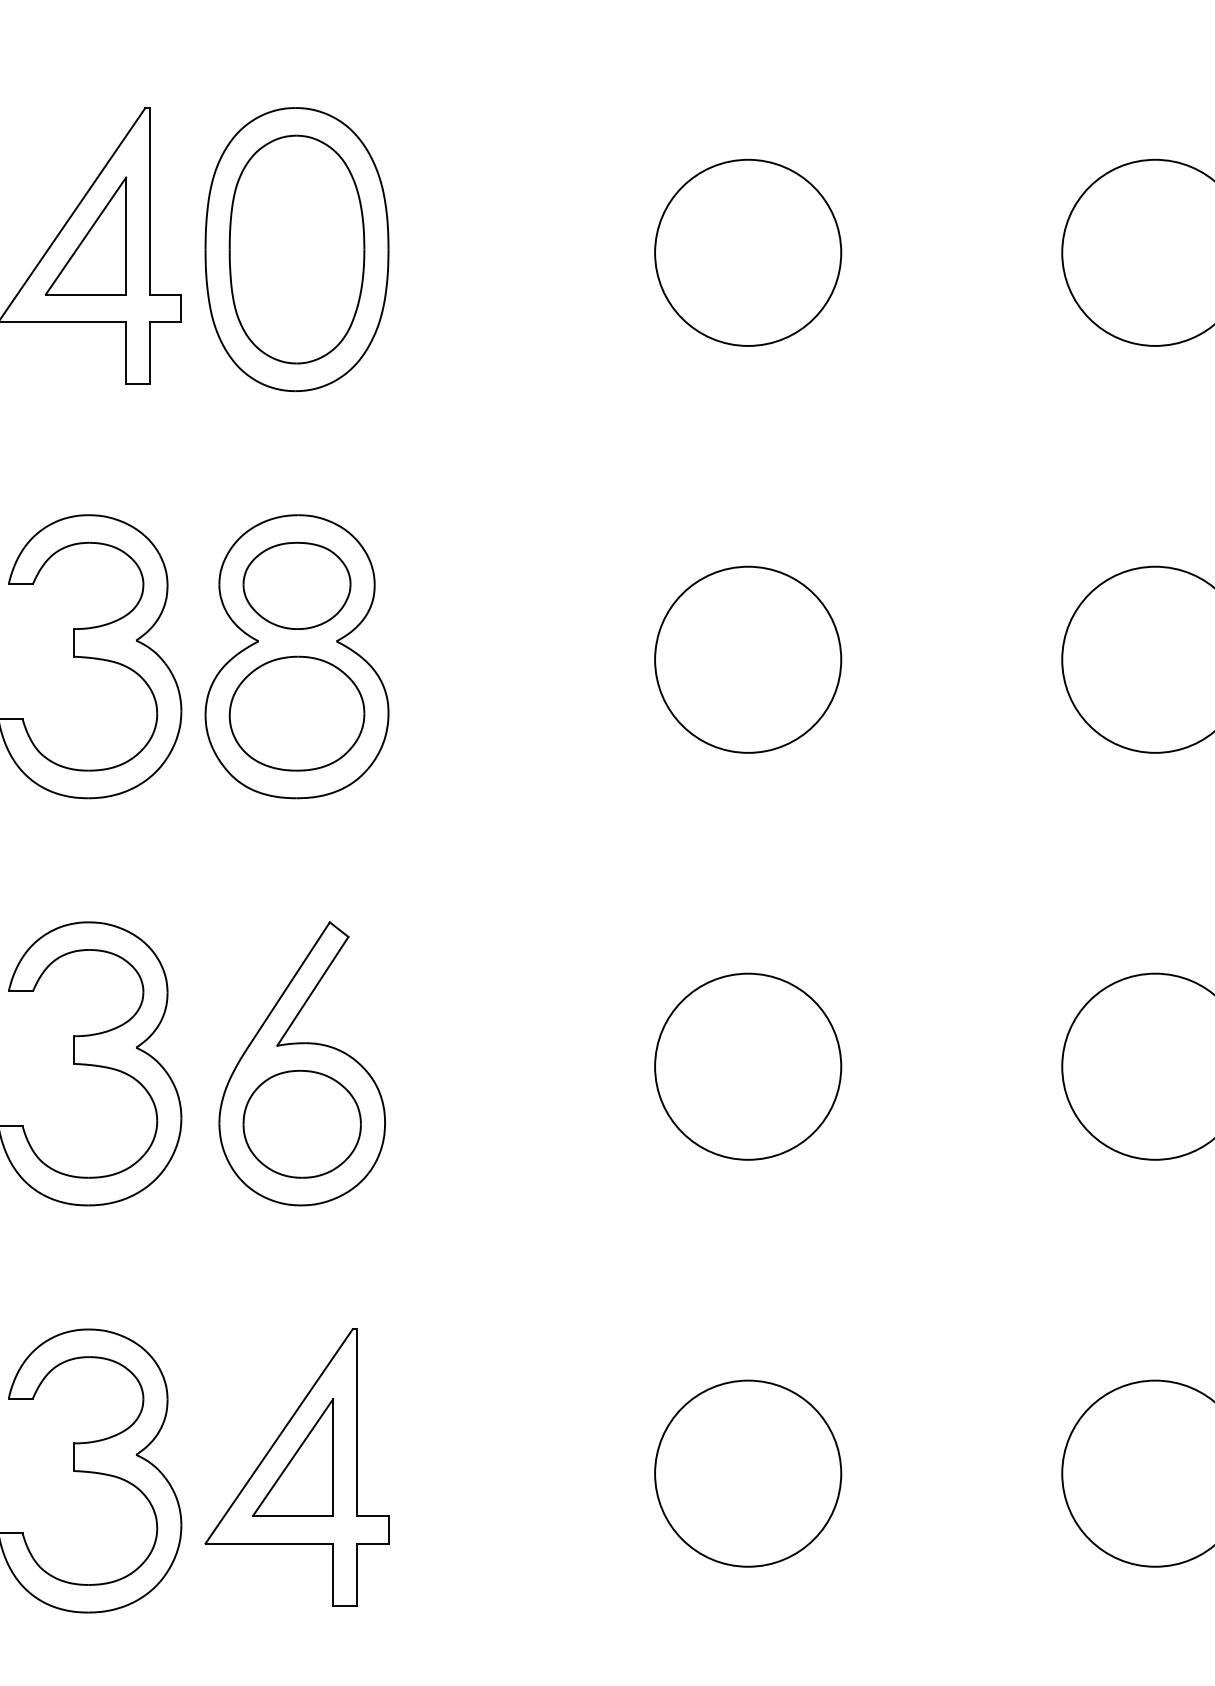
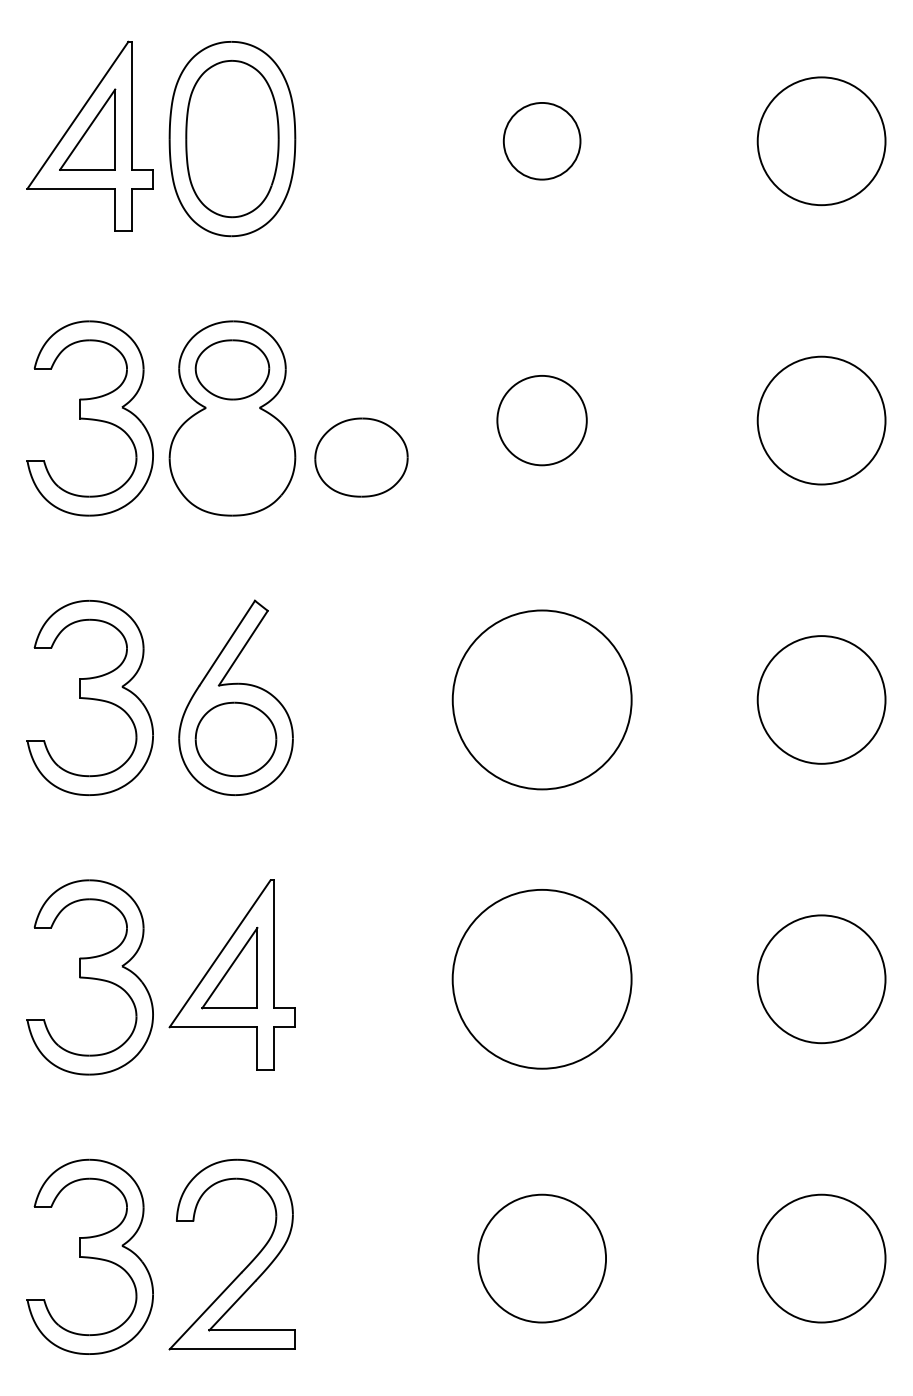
circle: (748, 253) -> (542, 141), size x0.6
circle: (747, 659) -> (541, 420), size x0.7
part: (297, 713) -> (361, 457), moved
circle: (747, 1066) -> (541, 699), size x1.4
circle: (748, 1473) -> (542, 979), size x1.4

